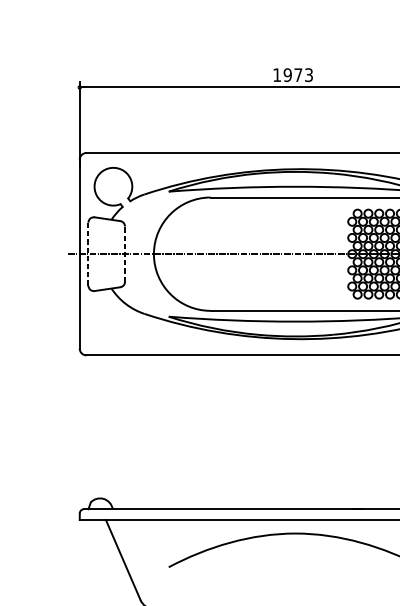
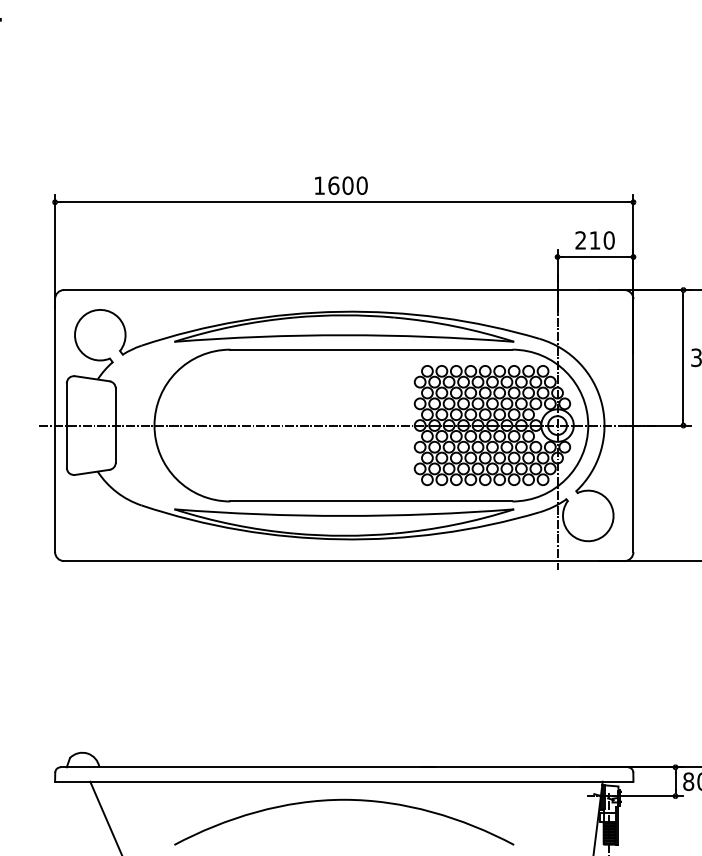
text: (297, 74) -> (347, 185), 1973 -> 1600
line: (88, 254) -> (66, 425), dashed -> solid
line: (124, 254) -> (115, 425), dashed -> solid

